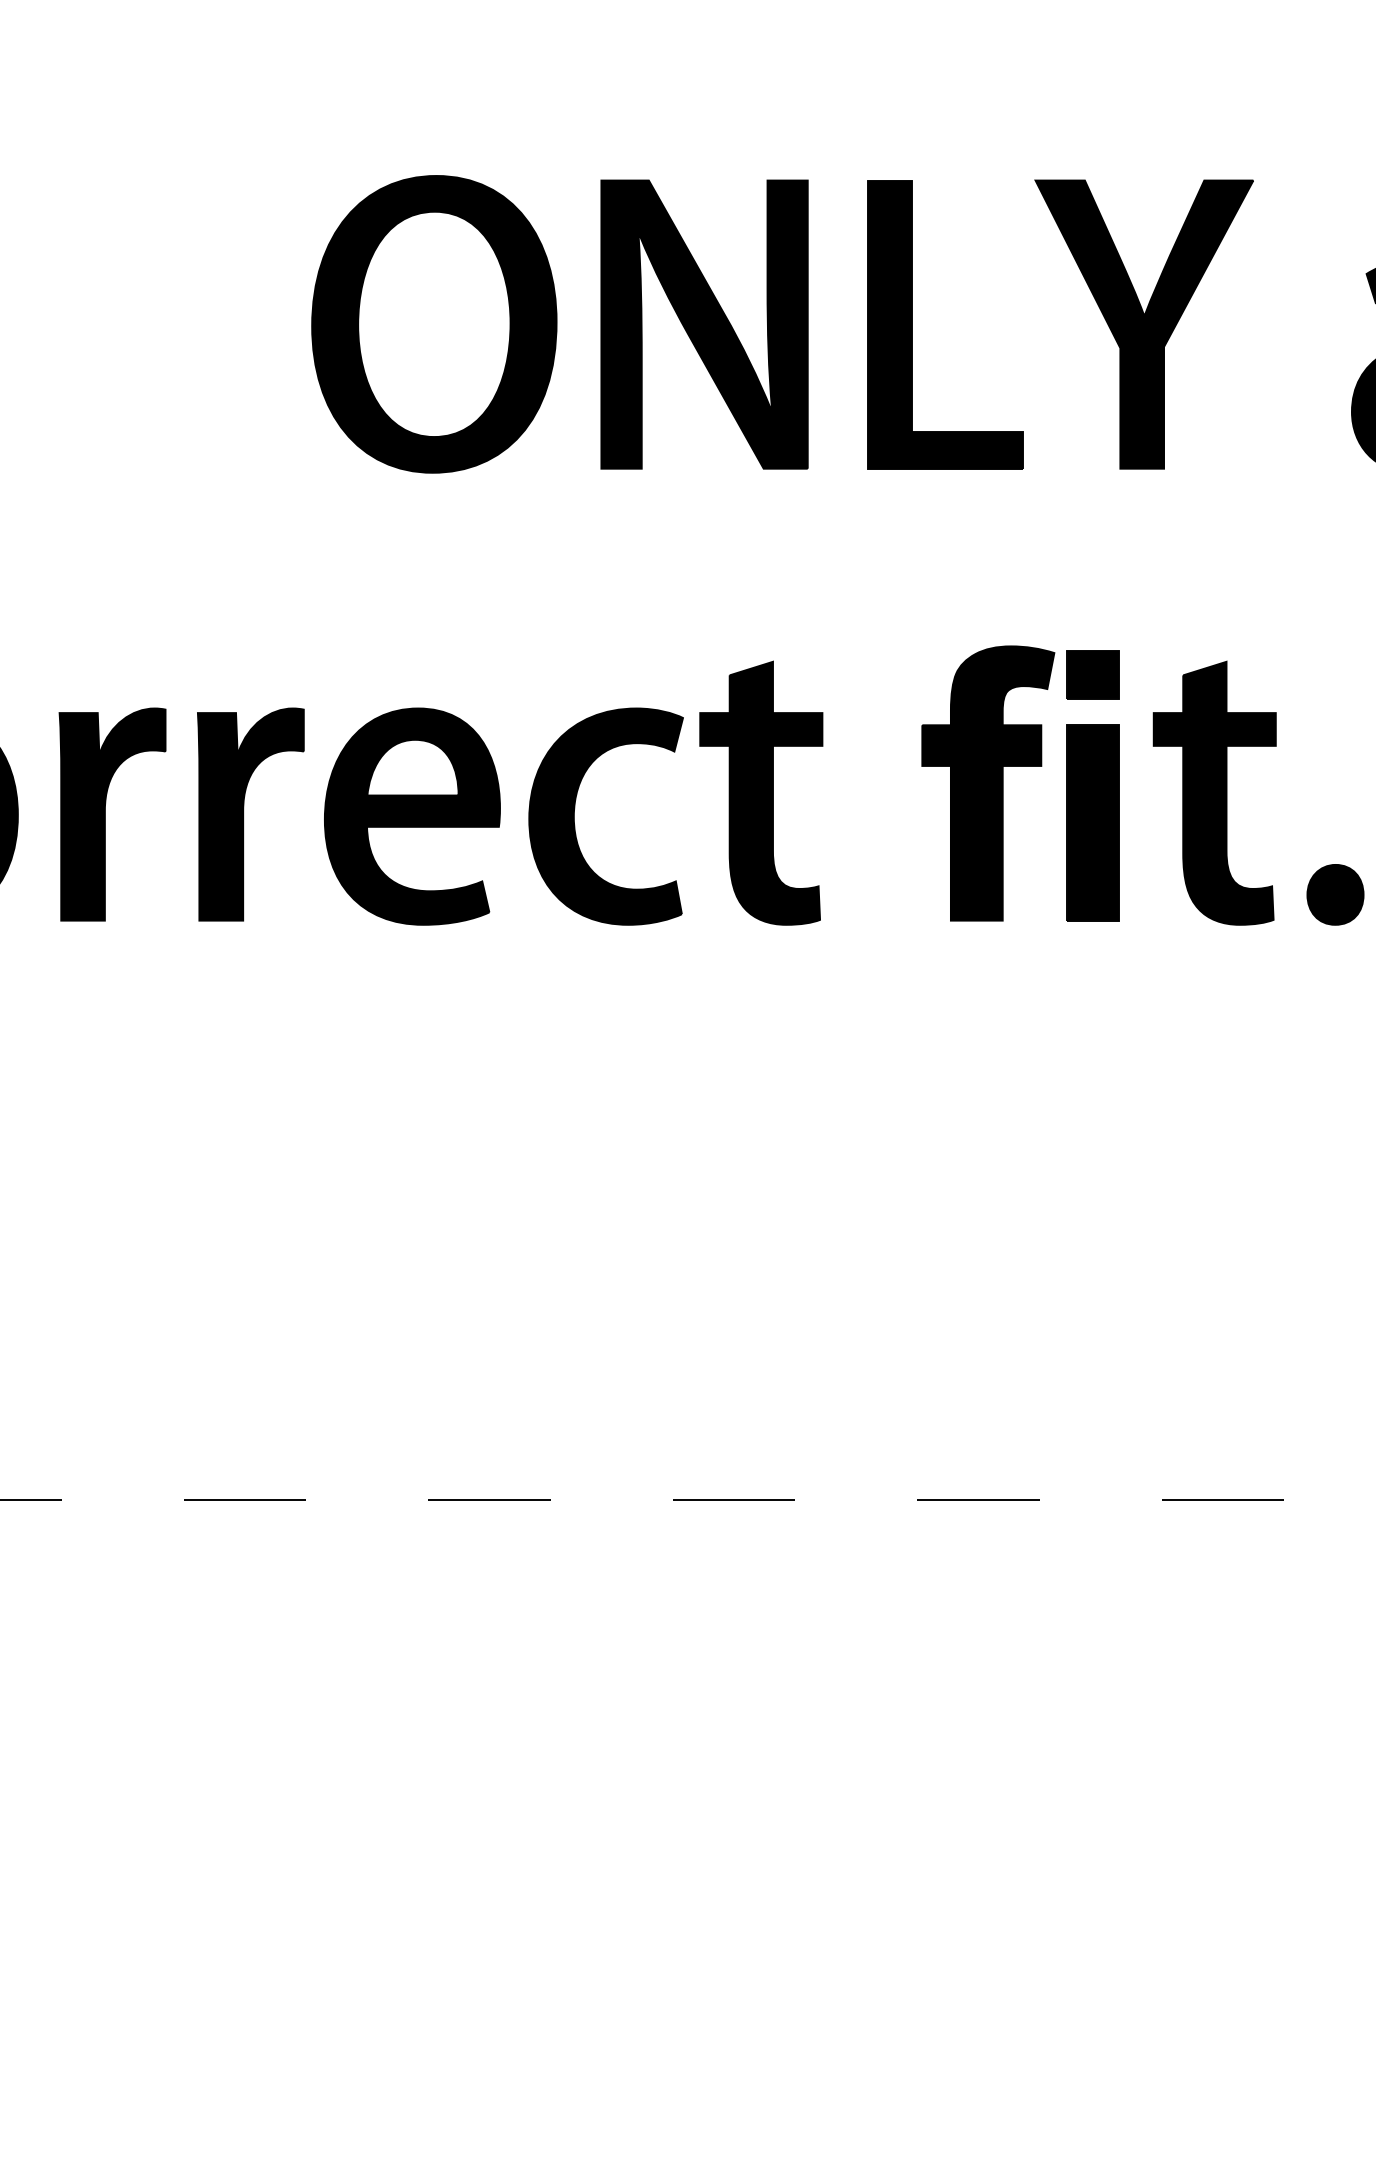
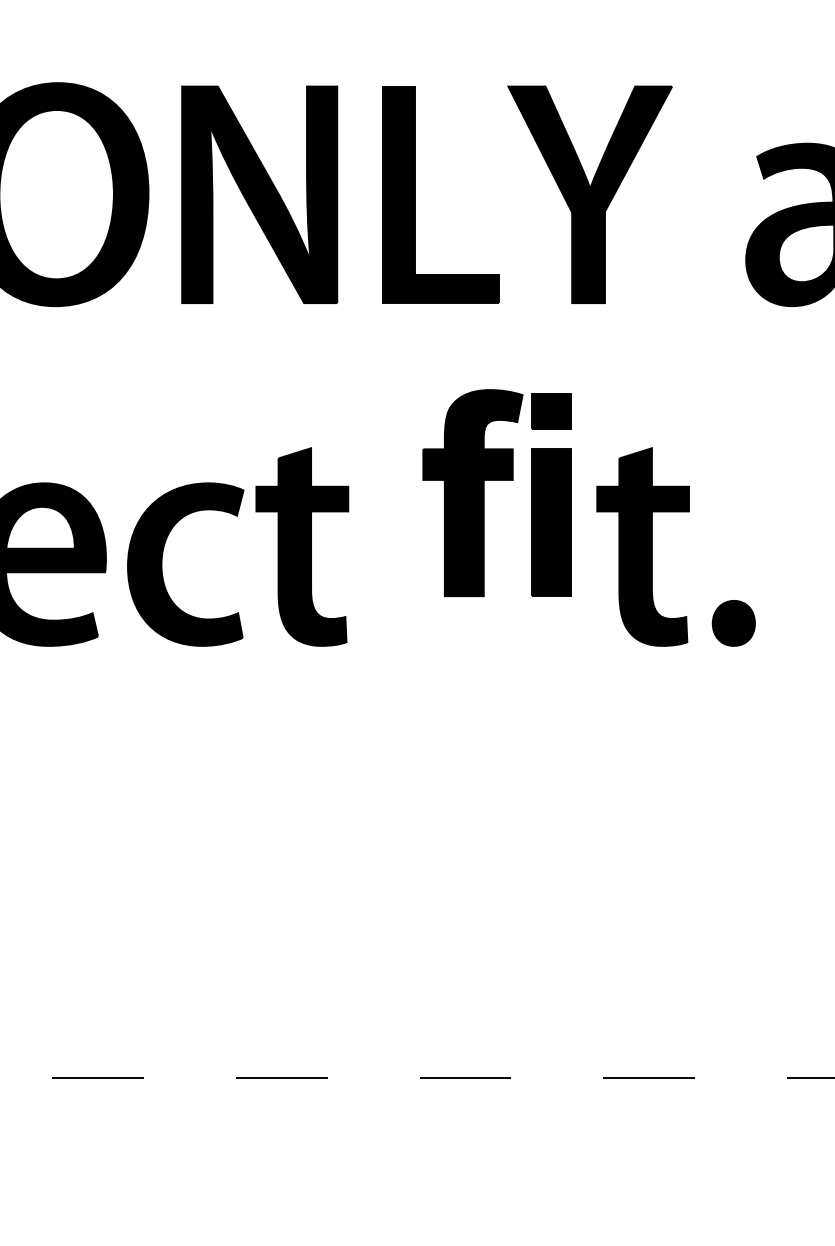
part: (1020, 766) -> (497, 480), moved

